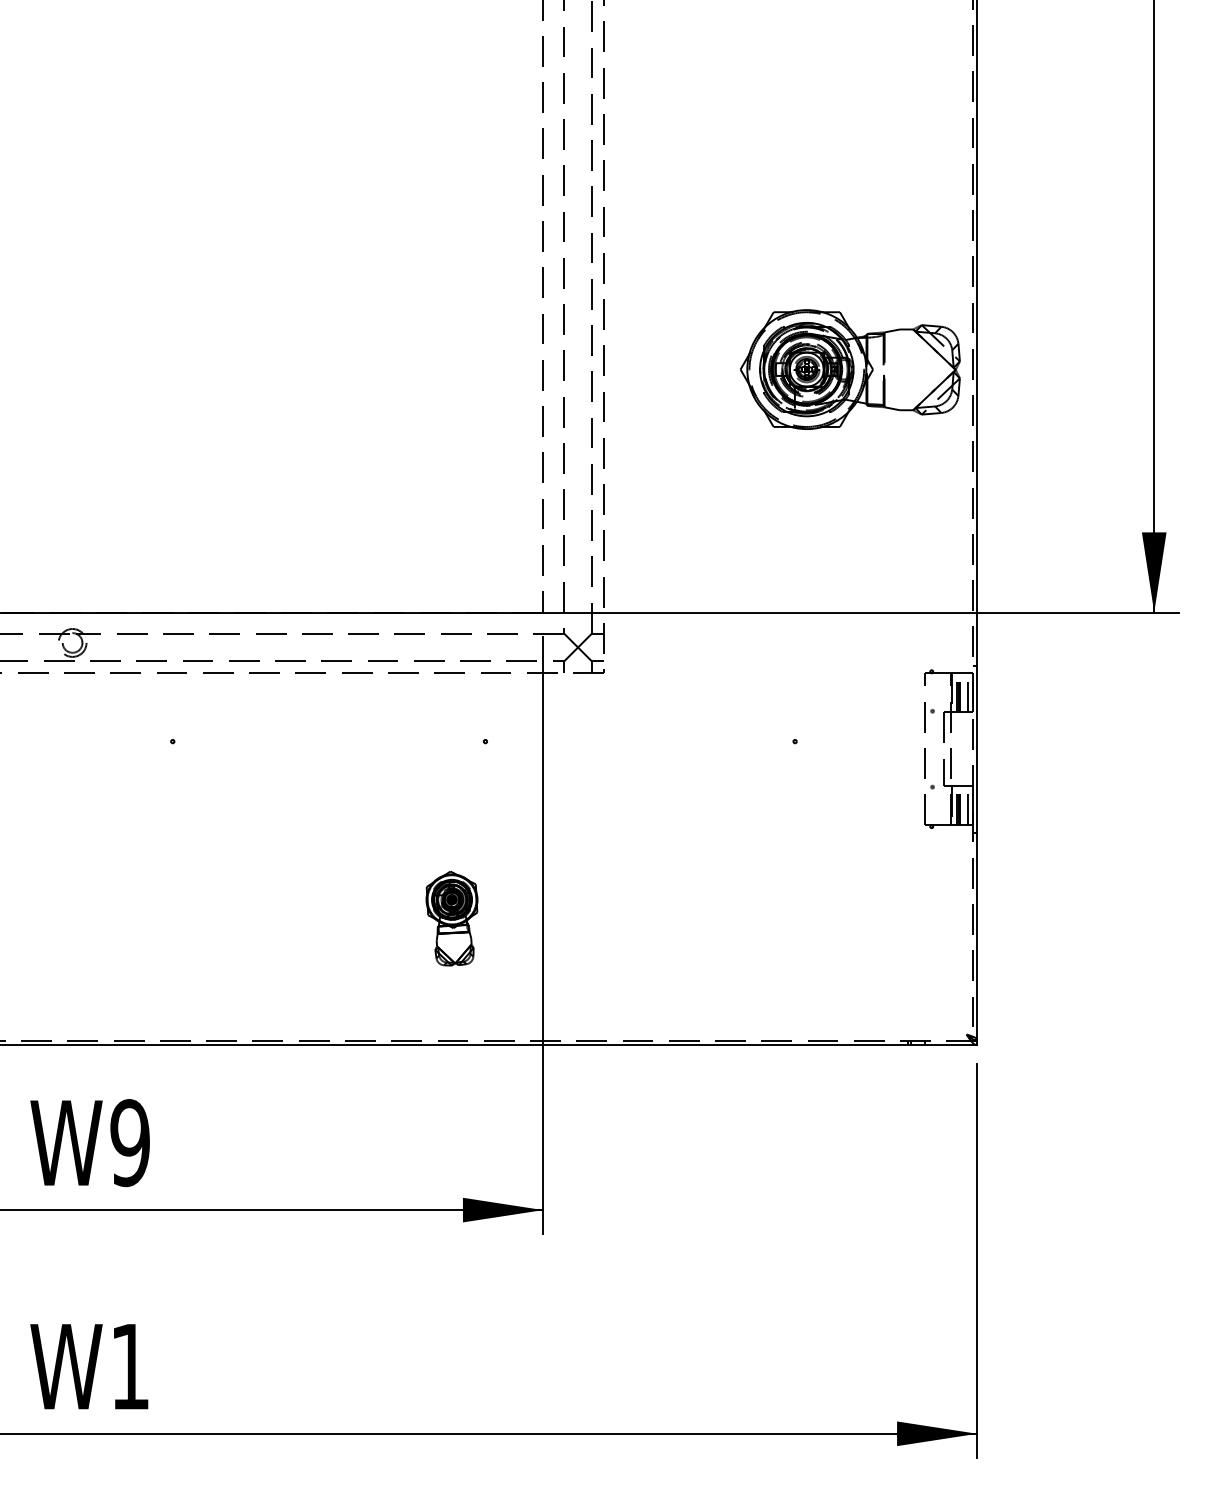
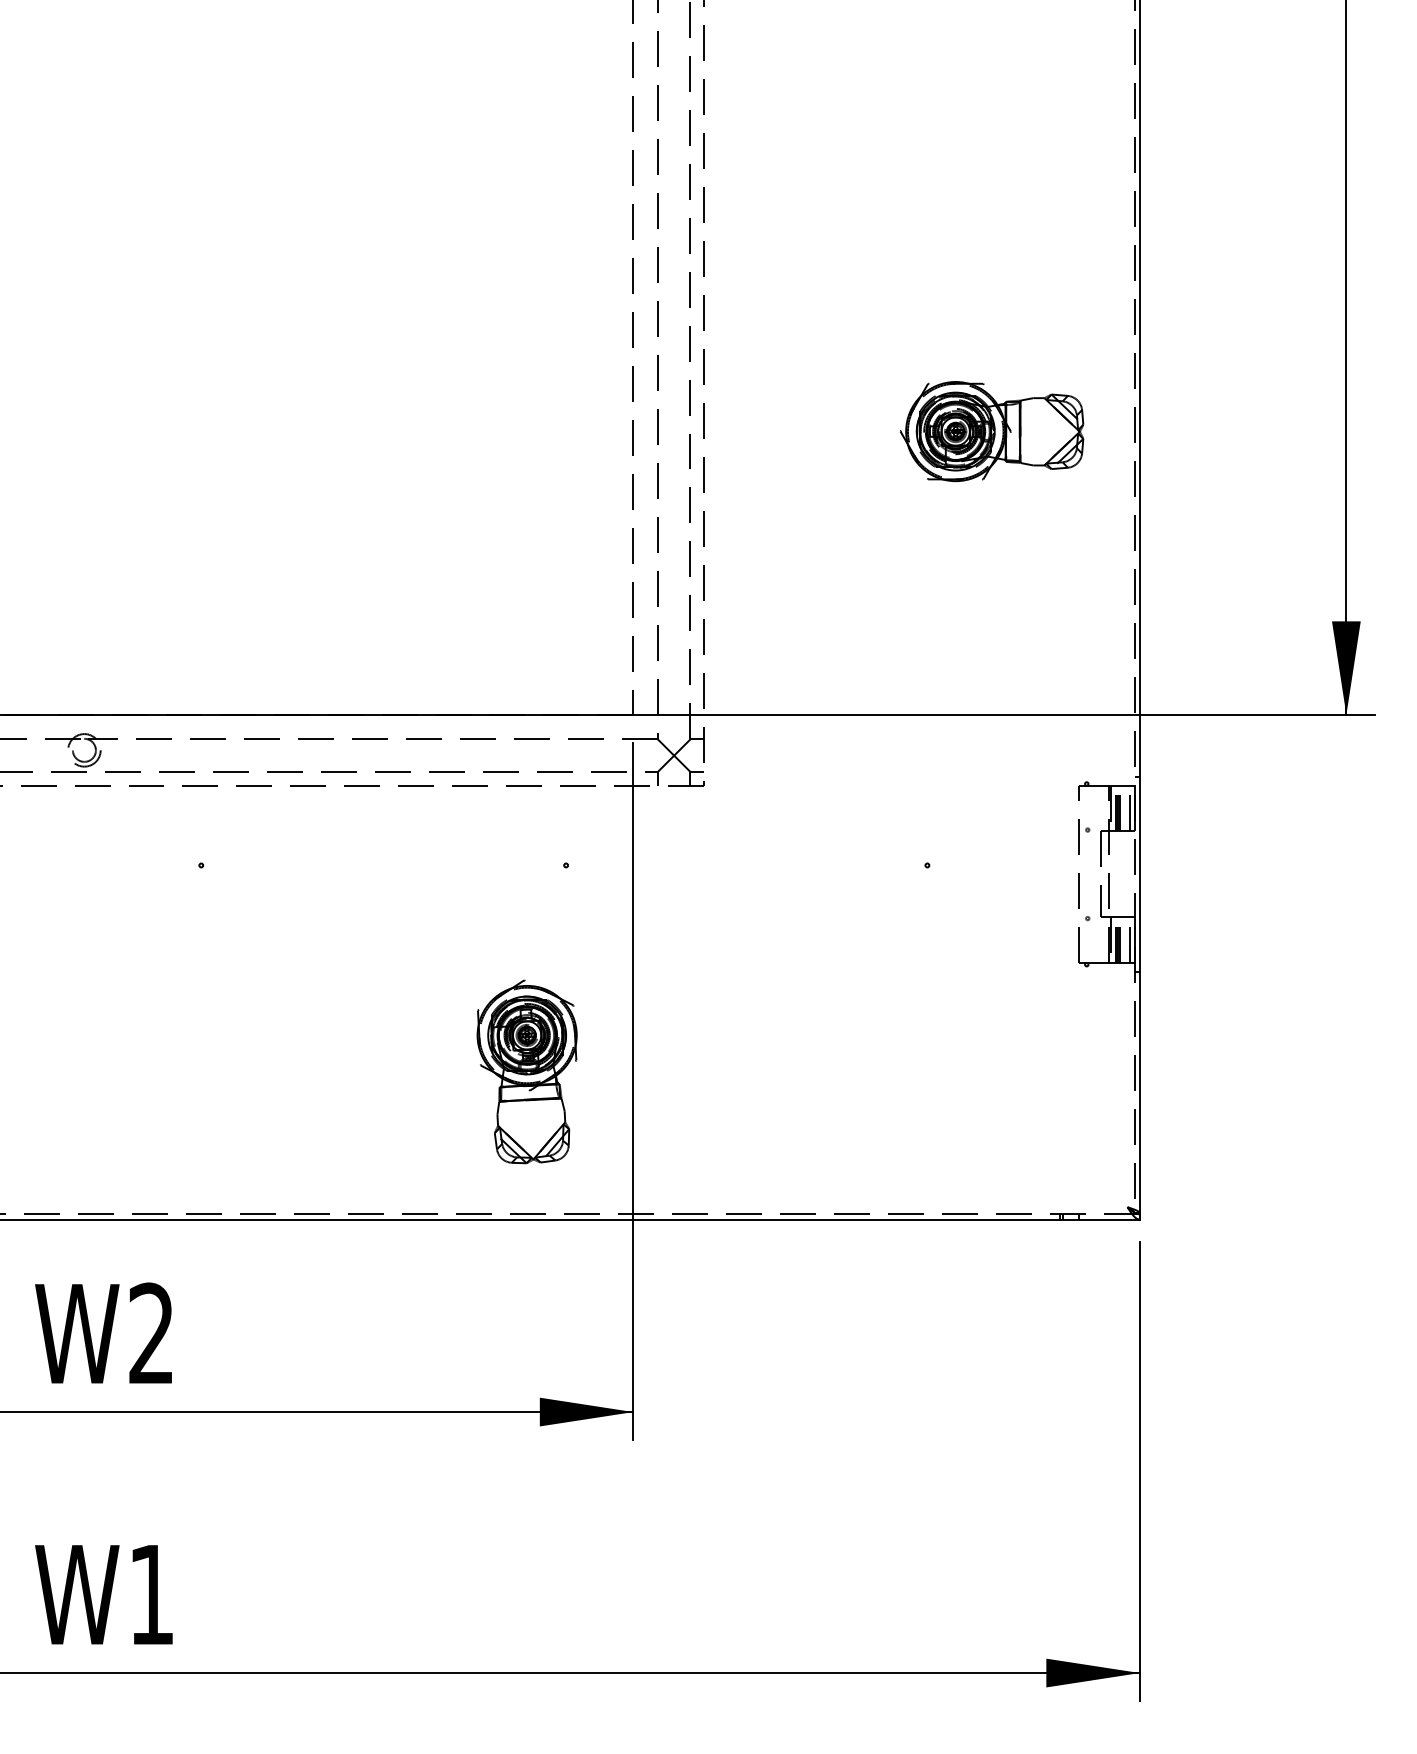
part: (850, 369) -> (992, 431), size x0.71
part: (451, 918) -> (526, 1071), size x1.67
text: (130, 1142) -> (151, 1333), W9 -> W2

